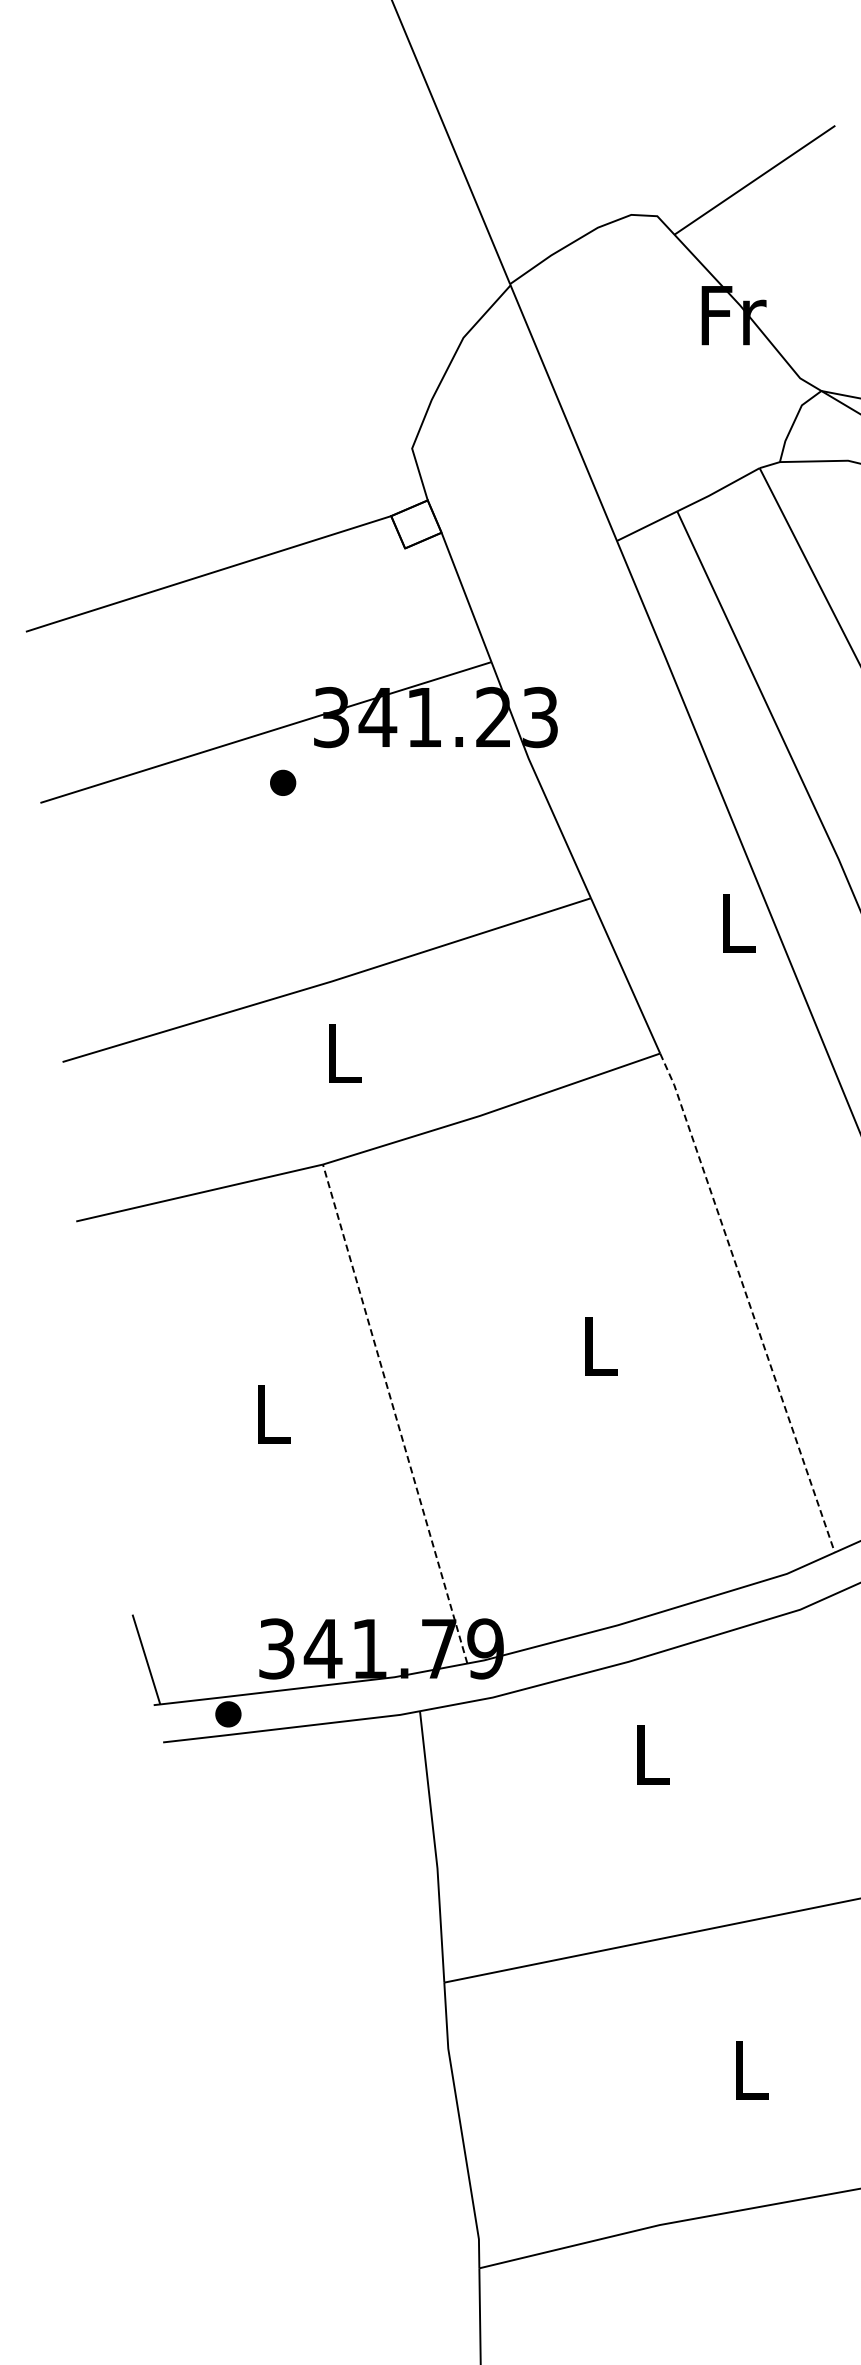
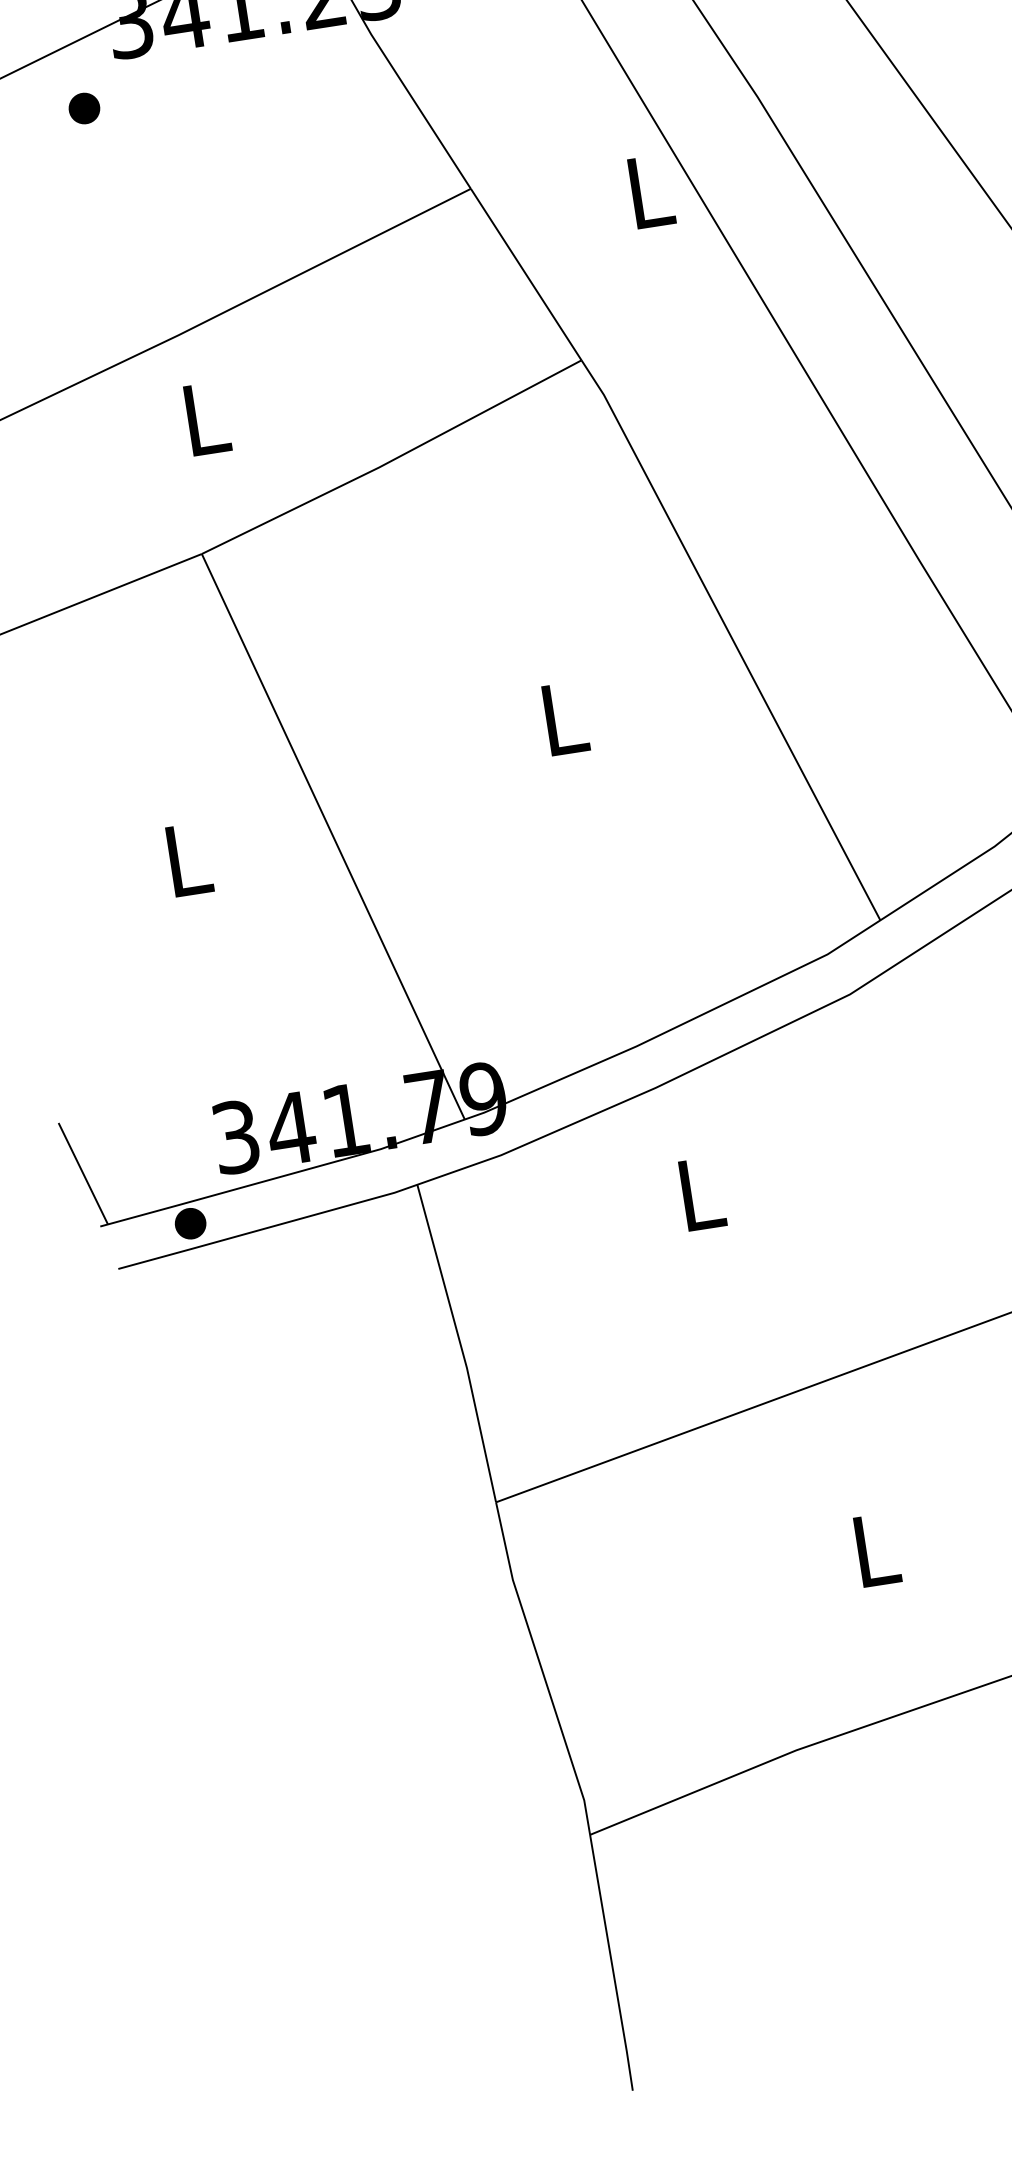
line: (748, 1302) -> (732, 639), dashed -> solid
line: (395, 1414) -> (333, 837), dashed -> solid

